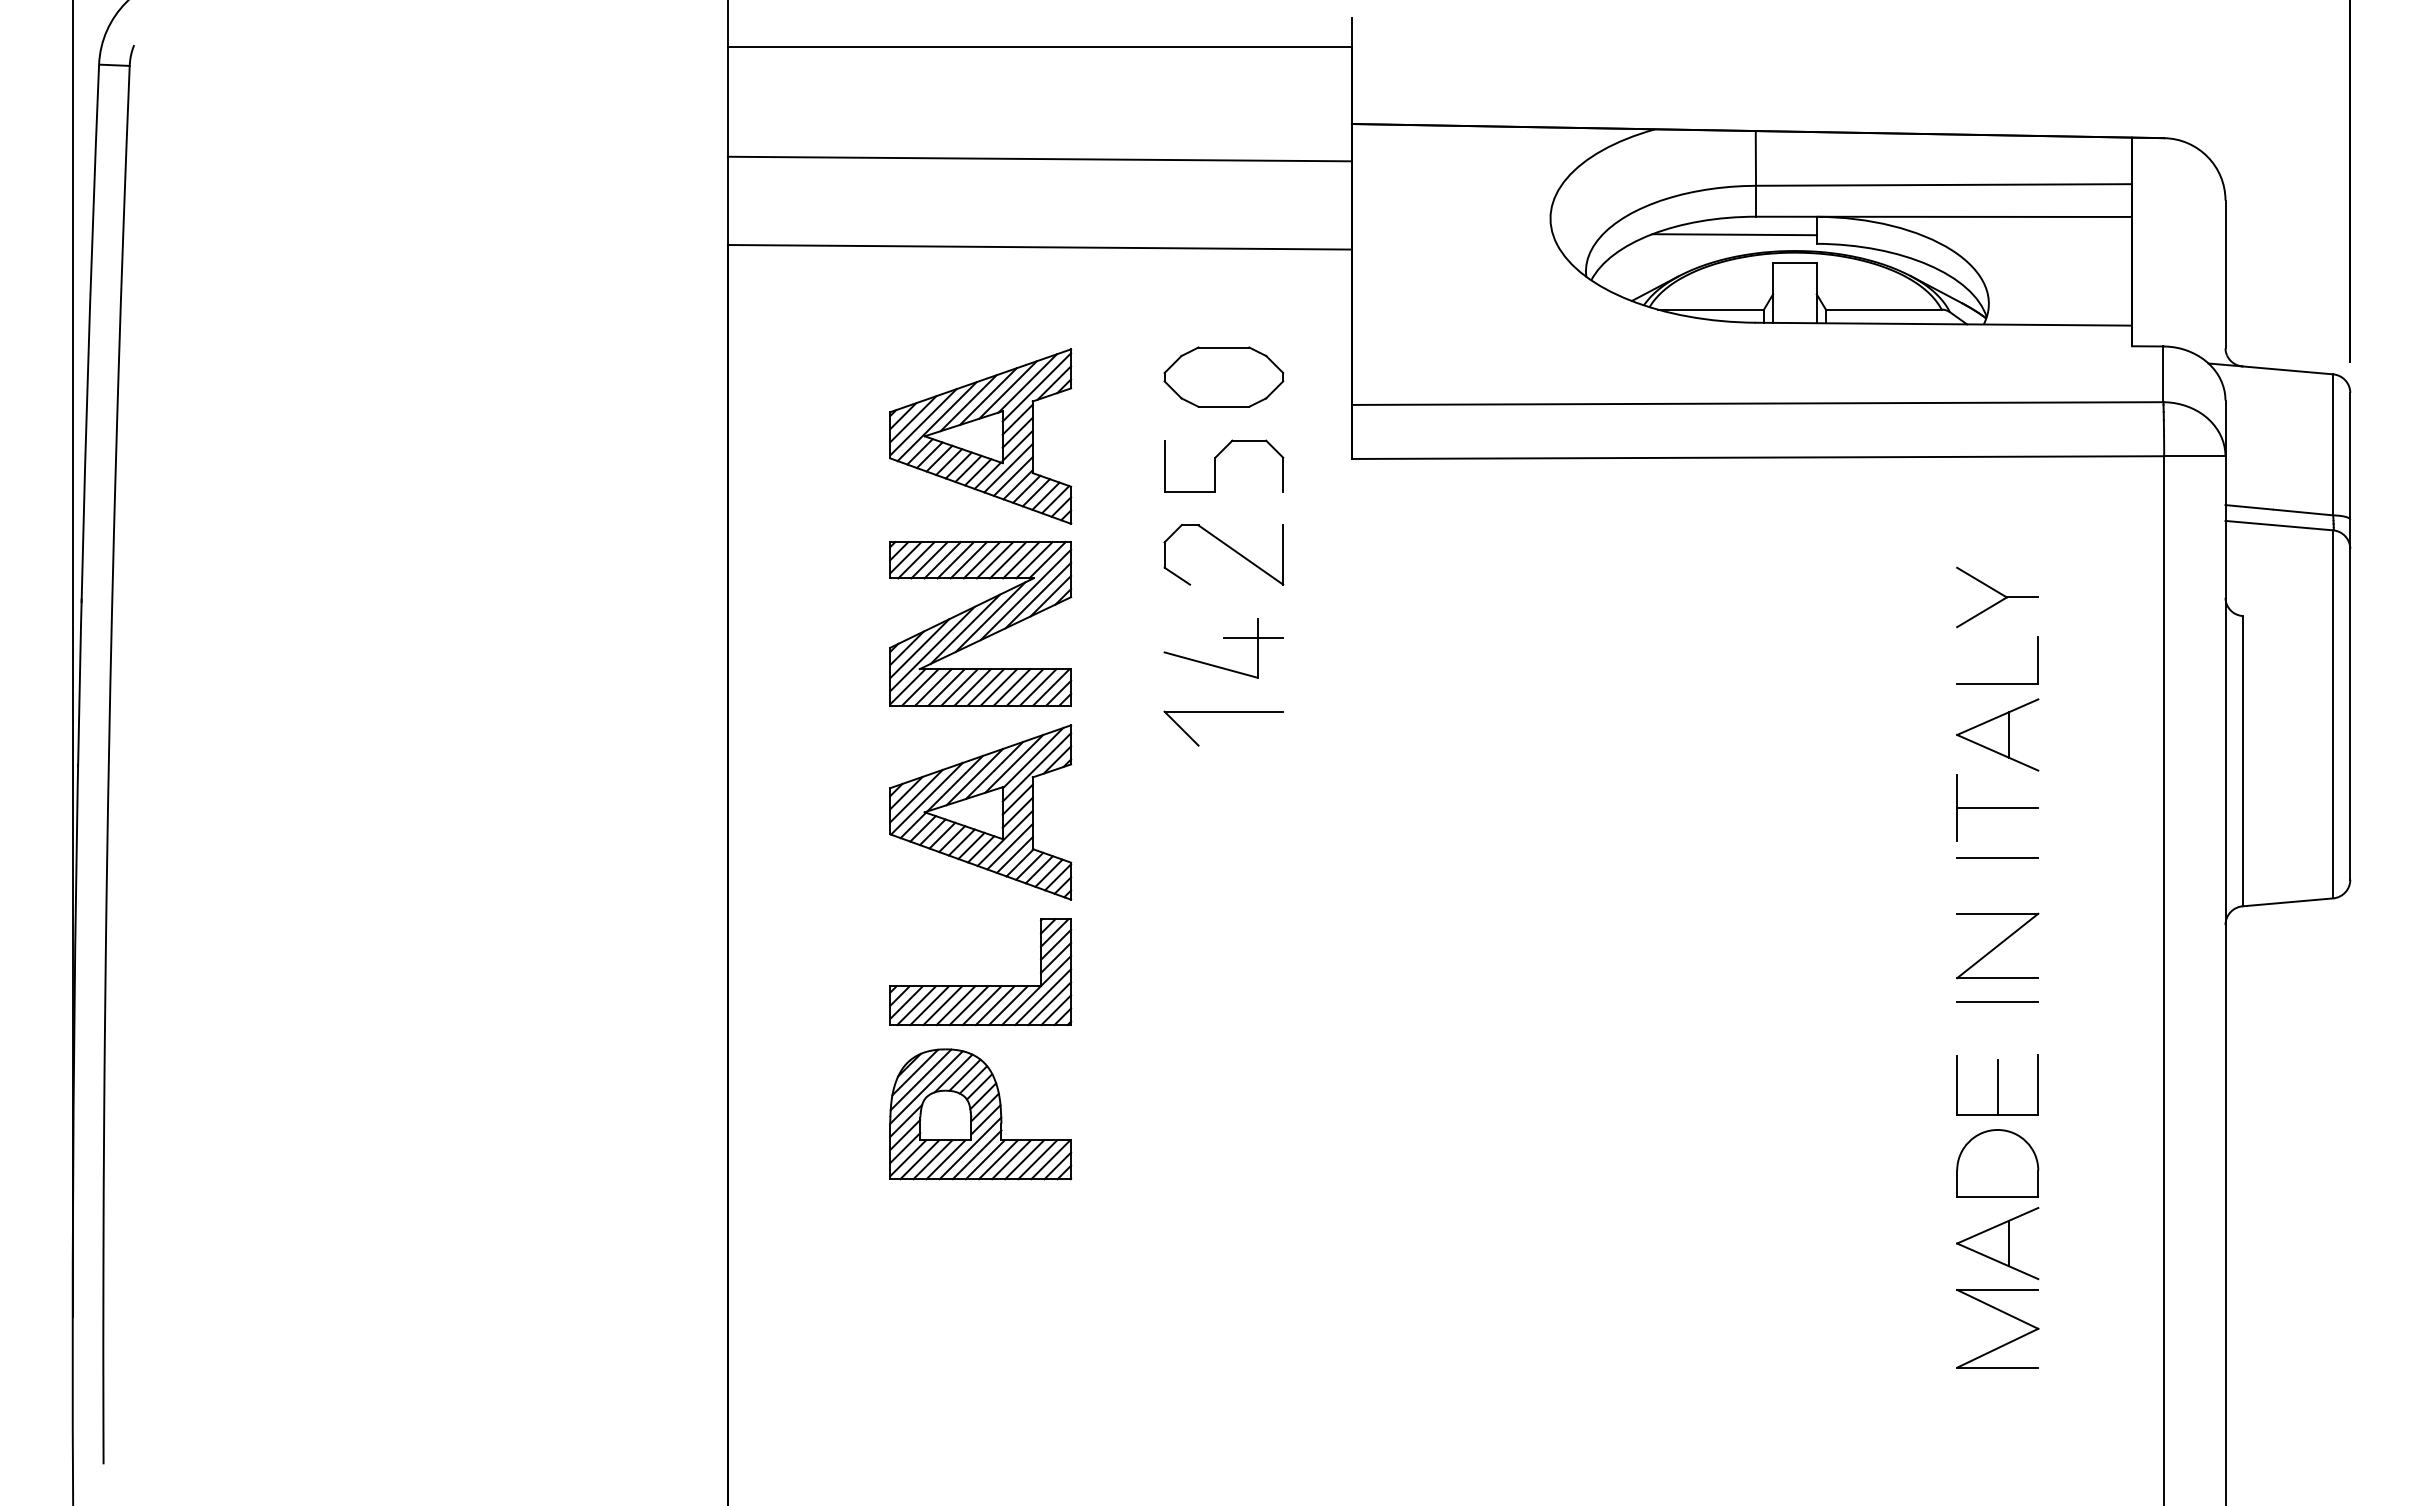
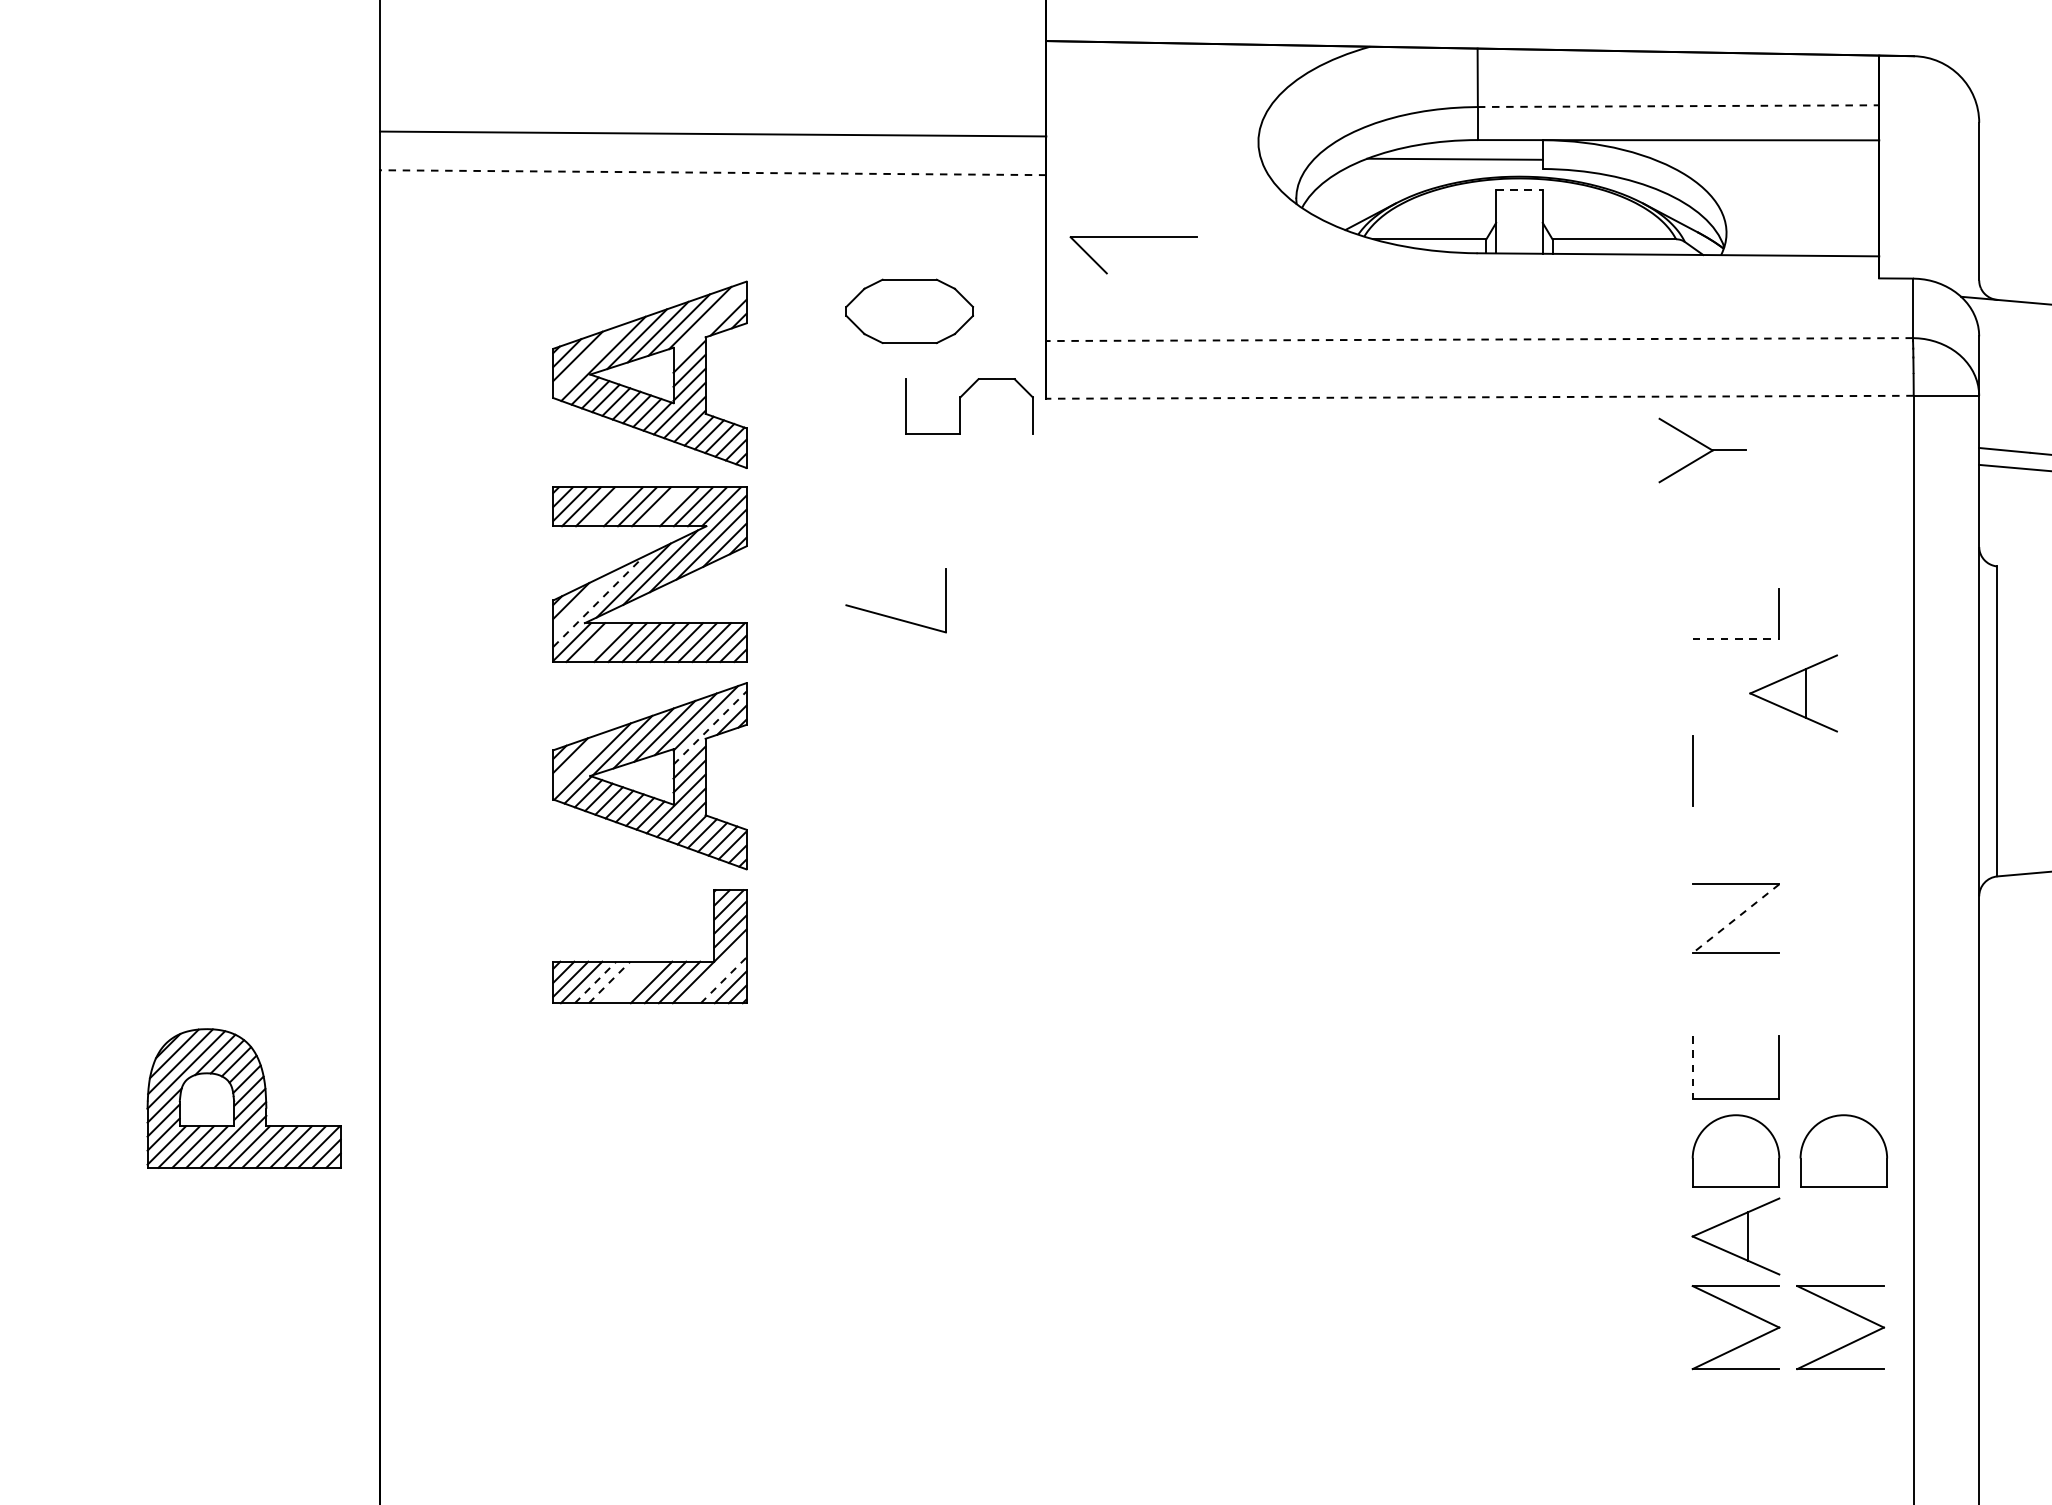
line: (1039, 158) -> (712, 133), moved
line: (1943, 184) -> (1678, 105), solid -> dashed
line: (1039, 247) -> (712, 172), solid -> dashed
line: (1794, 263) -> (1518, 190), solid -> dashed
line: (1036, 387) -> (709, 322), removed
line: (1757, 403) -> (1479, 339), solid -> dashed
line: (923, 422) -> (588, 359), removed
line: (1757, 457) -> (1479, 397), solid -> dashed
part: (1215, 465) -> (960, 405), moved
part: (1229, 548) -> (915, 494), removed
line: (942, 560) -> (609, 507), removed
line: (994, 560) -> (664, 507), removed
part: (1997, 597) -> (1702, 450), moved
line: (1253, 638) -> (941, 590), removed
line: (919, 648) -> (584, 601), removed
line: (932, 649) -> (598, 602), solid -> dashed
line: (1997, 683) -> (1735, 638), solid -> dashed
line: (933, 687) -> (599, 642), removed
part: (1223, 712) -> (1133, 238), moved
part: (1997, 734) -> (1793, 692), moved
line: (1037, 767) -> (710, 728), solid -> dashed
line: (916, 795) -> (581, 758), removed
line: (1997, 807) -> (1735, 770), removed
line: (1997, 857) -> (1735, 824), removed
line: (1997, 945) -> (1735, 918), solid -> dashed
line: (1043, 997) -> (717, 973), removed
line: (1997, 1002) -> (1735, 979), removed
line: (1050, 1003) -> (724, 980), solid -> dashed
line: (930, 1005) -> (596, 982), solid -> dashed
line: (943, 1005) -> (610, 982), solid -> dashed
line: (955, 1005) -> (623, 982), removed
line: (968, 1005) -> (636, 982), removed
line: (1957, 1085) -> (1693, 1067), solid -> dashed
line: (1997, 1087) -> (1735, 1069), removed
part: (980, 1114) -> (244, 1098), moved
part: (2098, 1163) -> (1843, 1151), added
part: (2103, 1314) -> (1848, 1312), added

